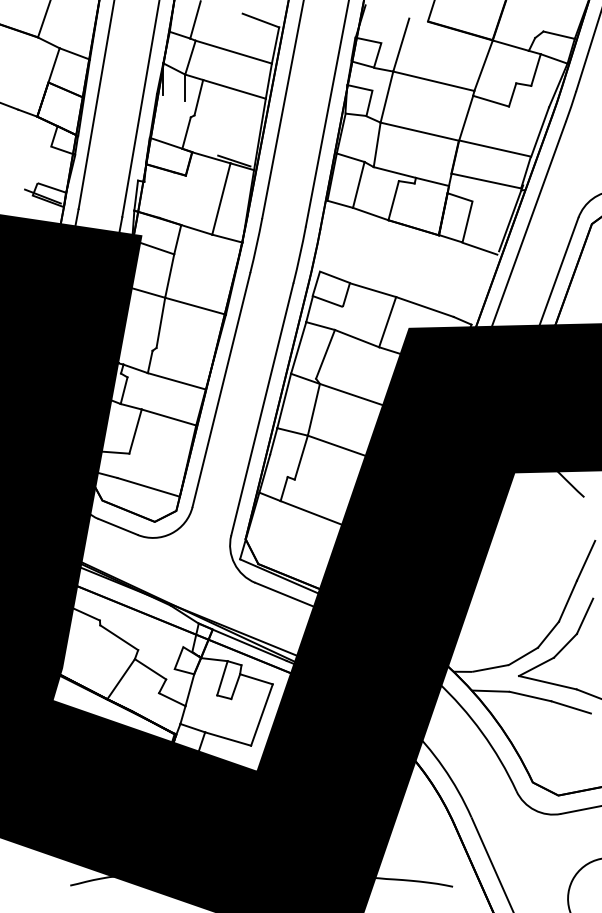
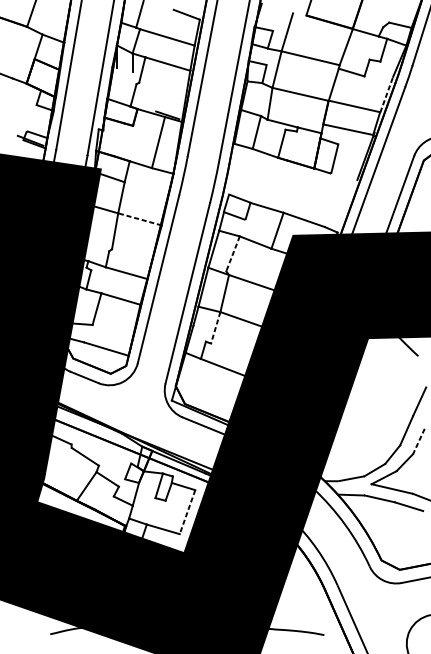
line: (540, 131) -> (387, 94), solid -> dashed
line: (479, 248) -> (343, 178), removed
line: (195, 306) -> (139, 219), solid -> dashed
line: (325, 354) -> (233, 253), solid -> dashed
line: (301, 457) -> (215, 327), solid -> dashed
line: (584, 616) -> (418, 441), solid -> dashed
line: (261, 715) -> (187, 512), solid -> dashed

